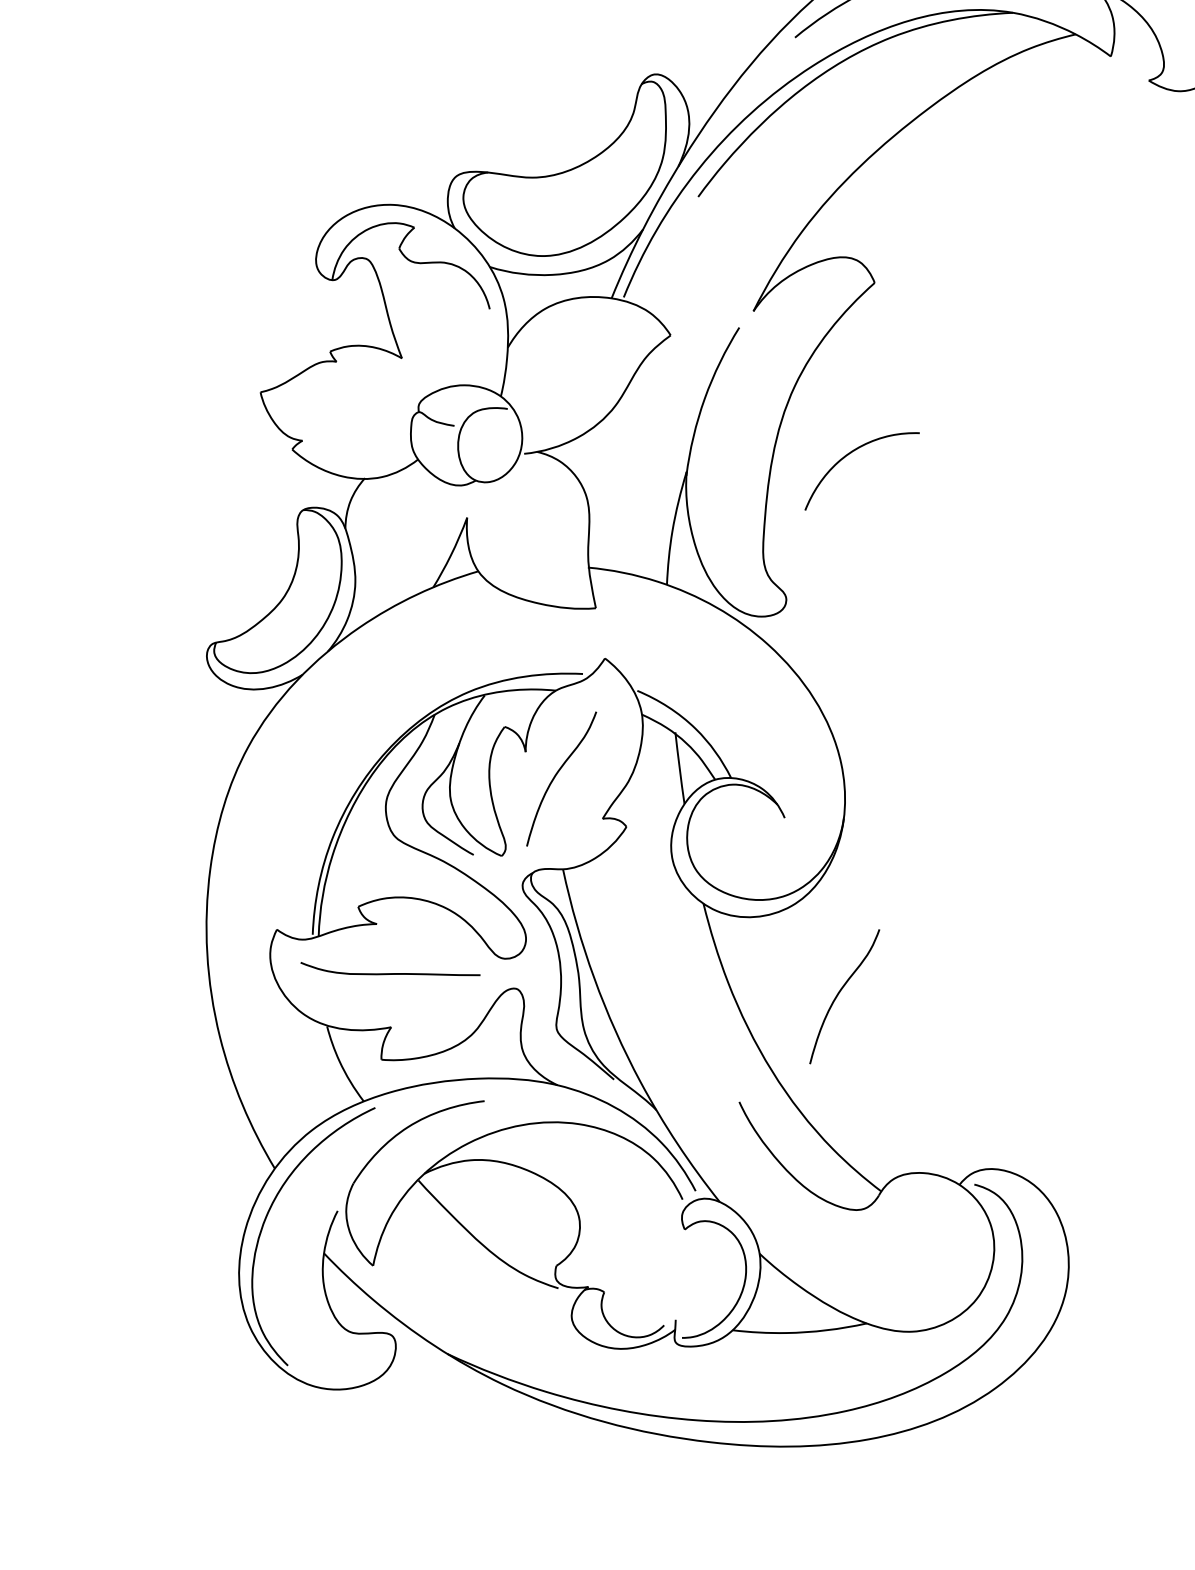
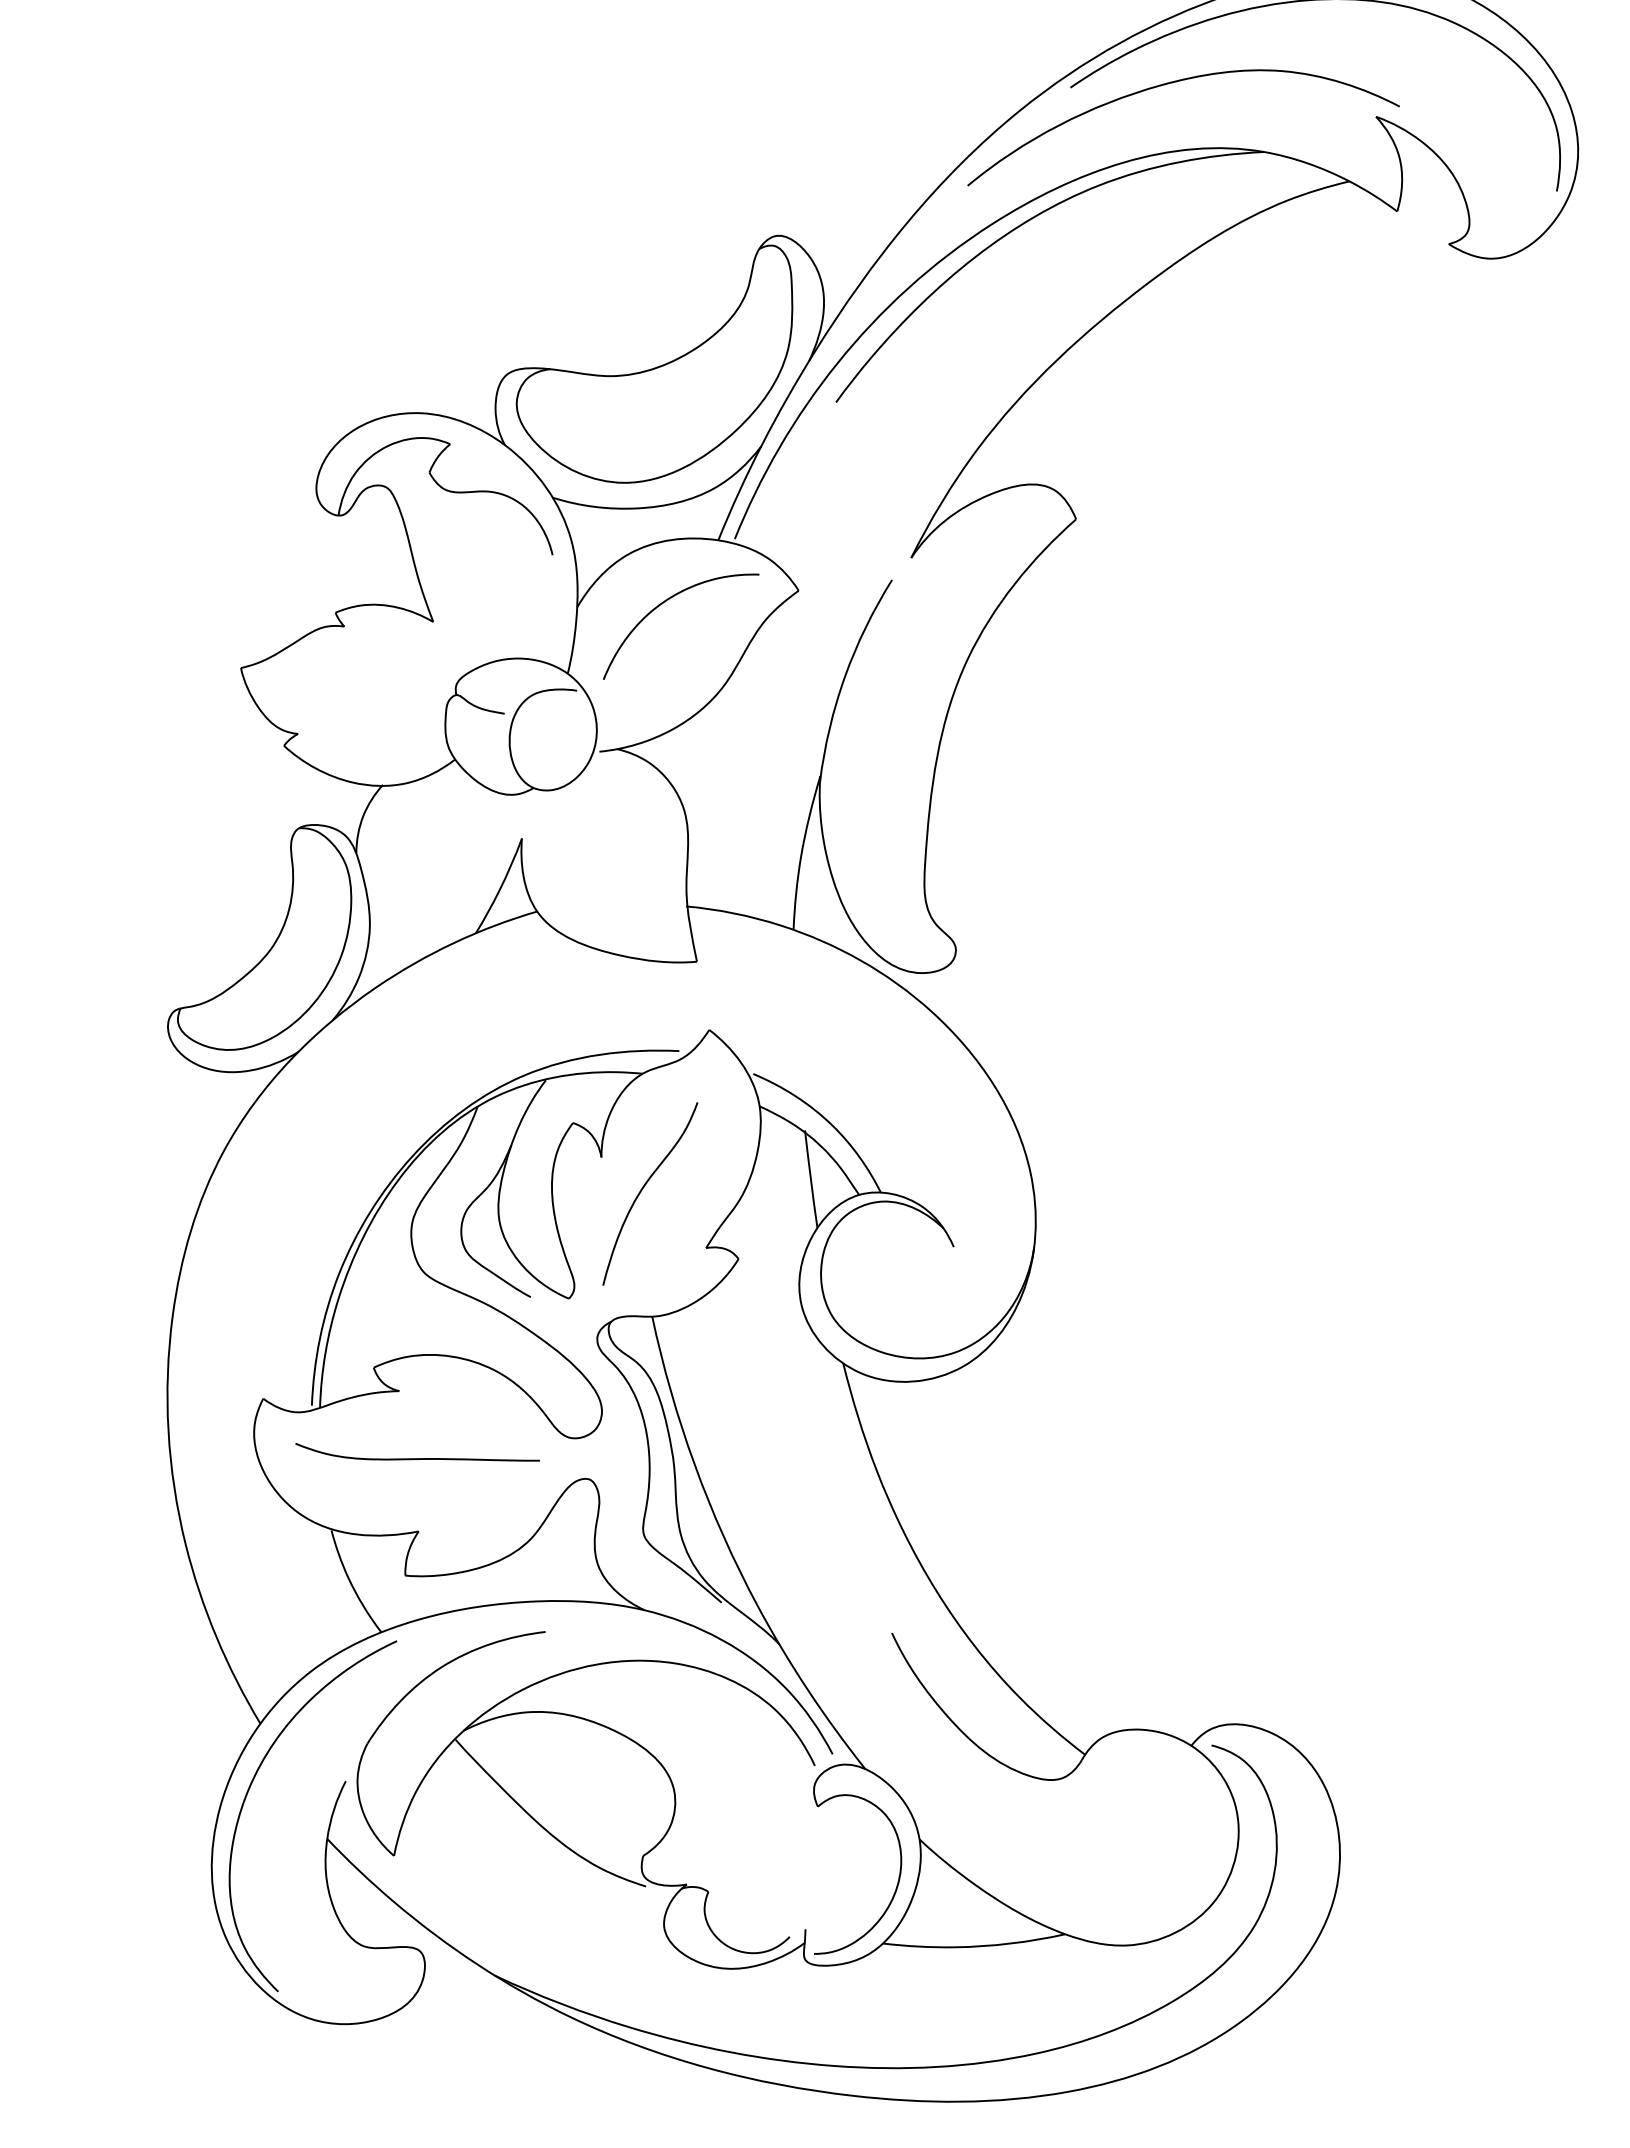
curve: (850, 453) -> (665, 602), moved
curve: (840, 991) -> (1029, 1483), removed

